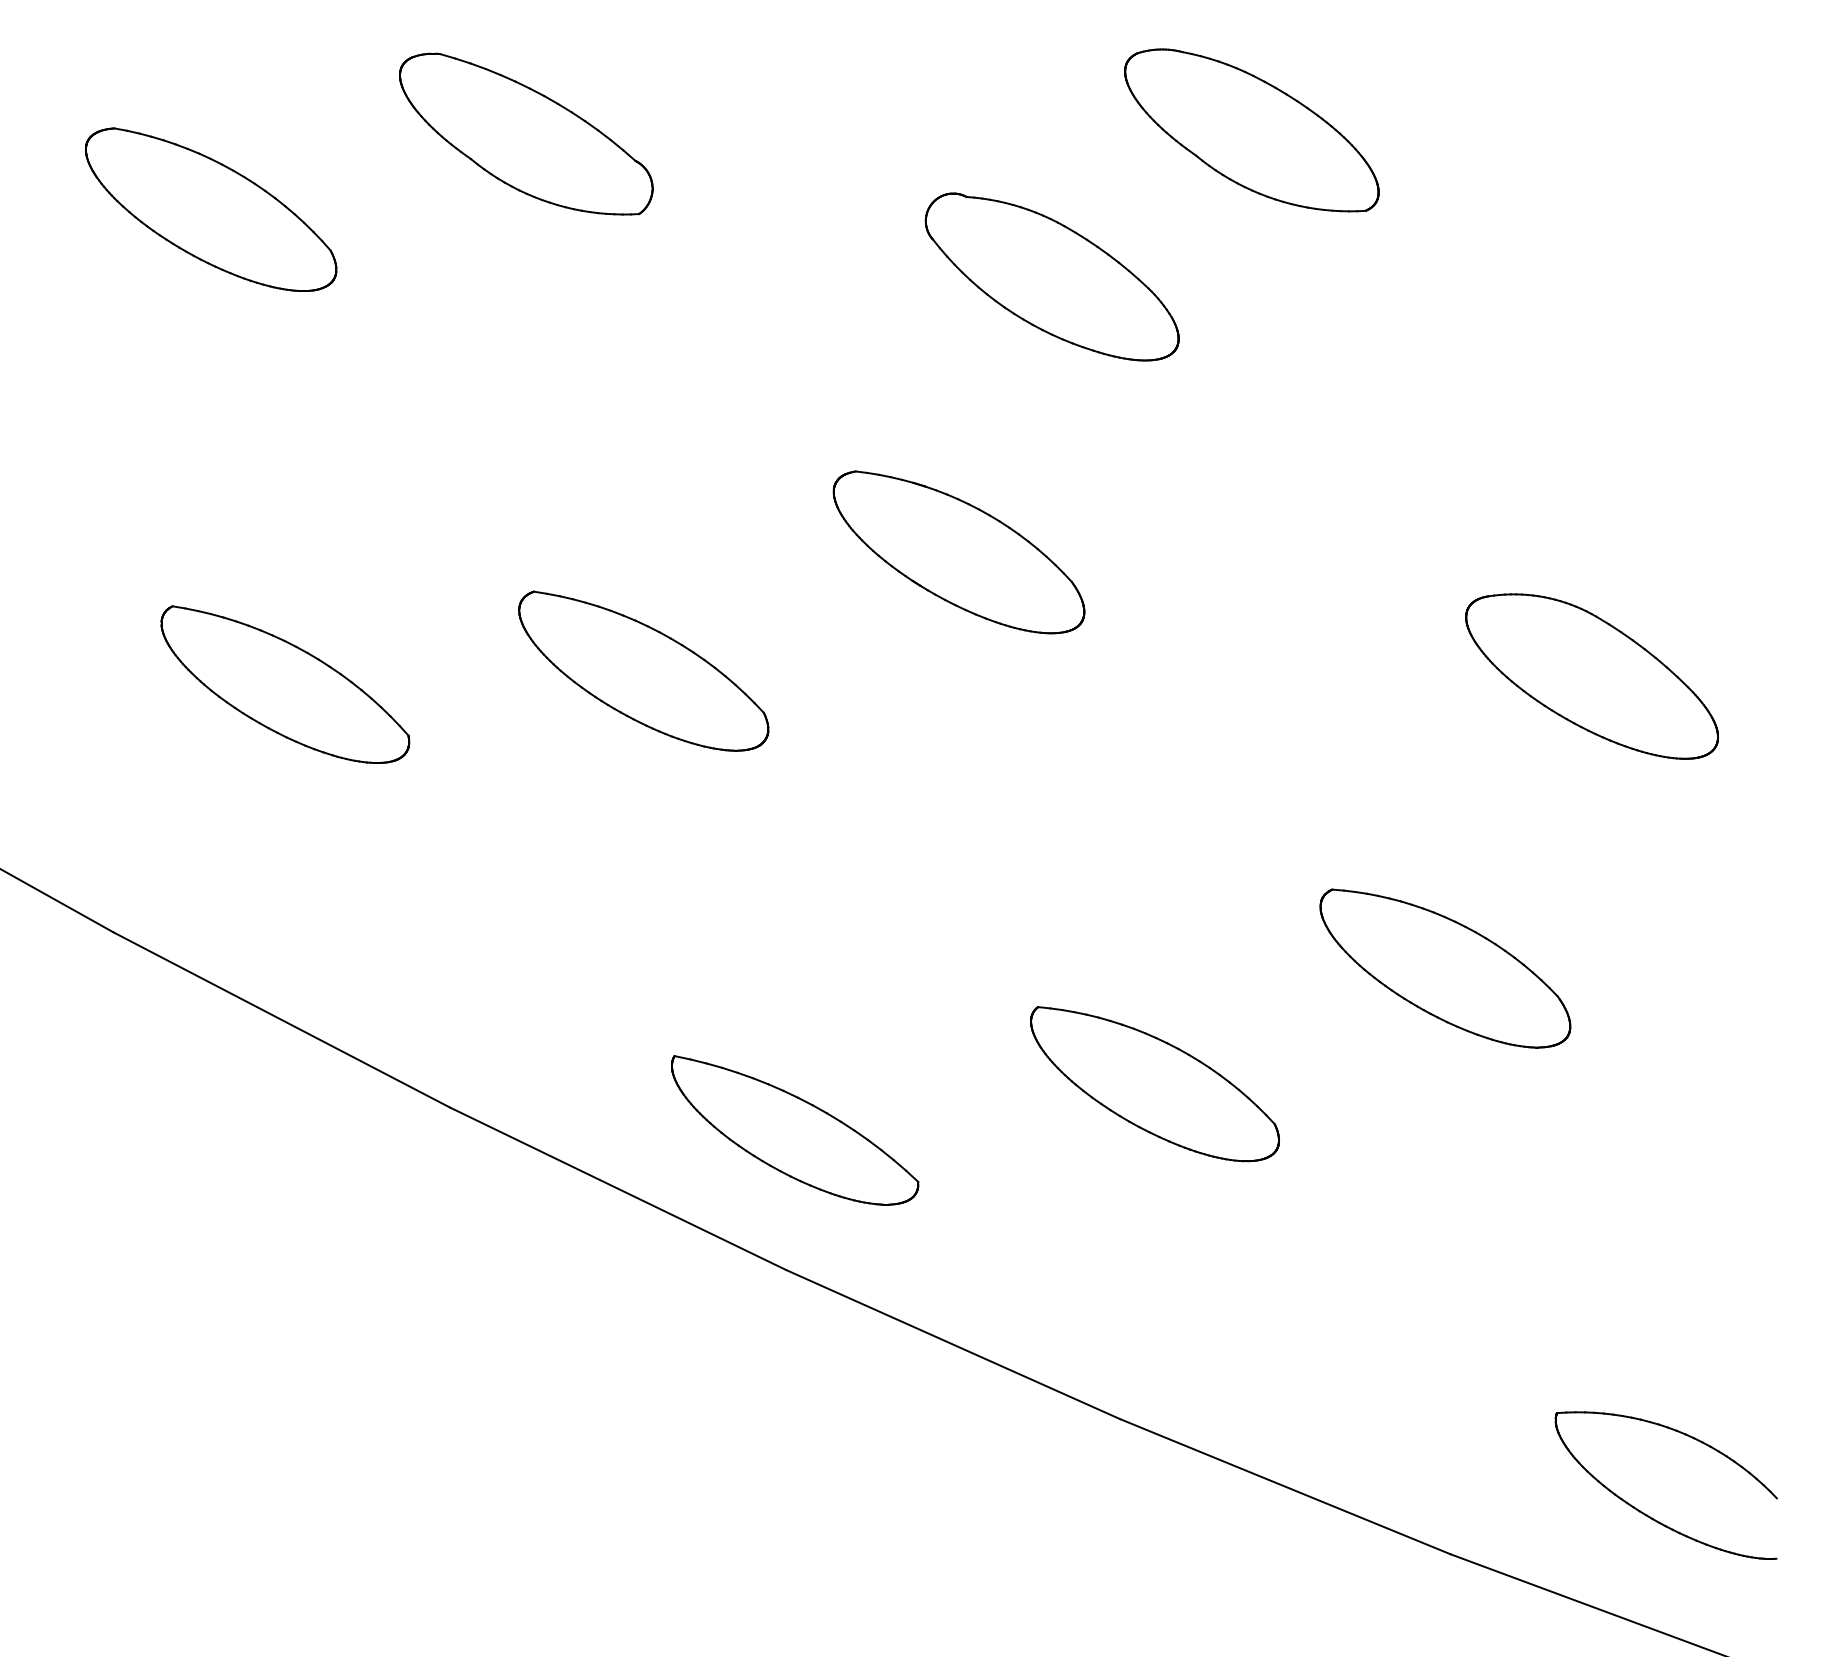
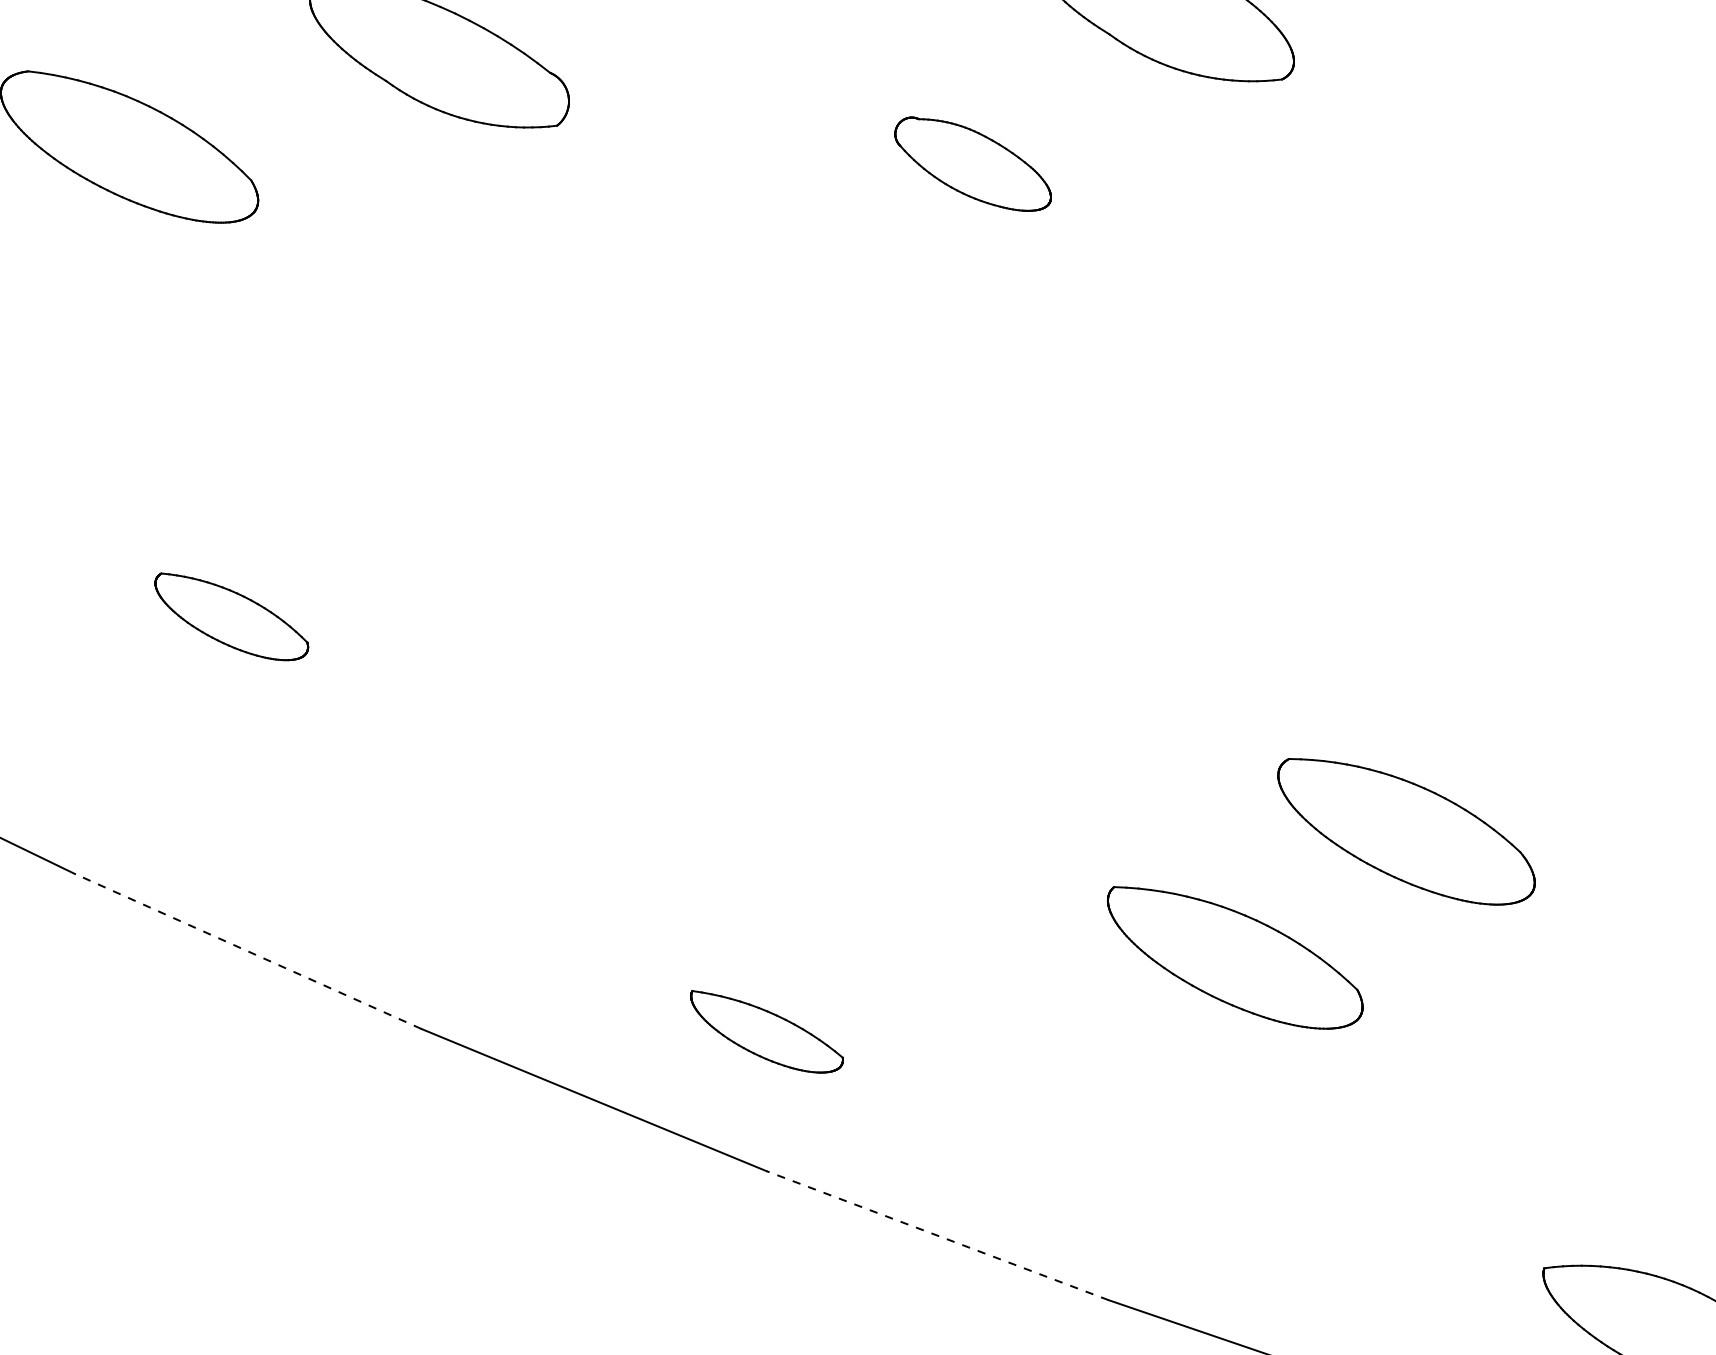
part: (1051, 276) -> (972, 163), size x0.6
part: (958, 552) -> (895, 444), removed
part: (643, 670) -> (588, 581), removed
part: (1591, 676) -> (1535, 530), removed
part: (285, 684) -> (231, 616), size x0.6
line: (281, 1019) -> (247, 950), solid -> dashed
part: (1154, 1084) -> (1234, 957), moved
part: (795, 1130) -> (767, 1031), size x0.6
line: (953, 1344) -> (937, 1235), solid -> dashed

